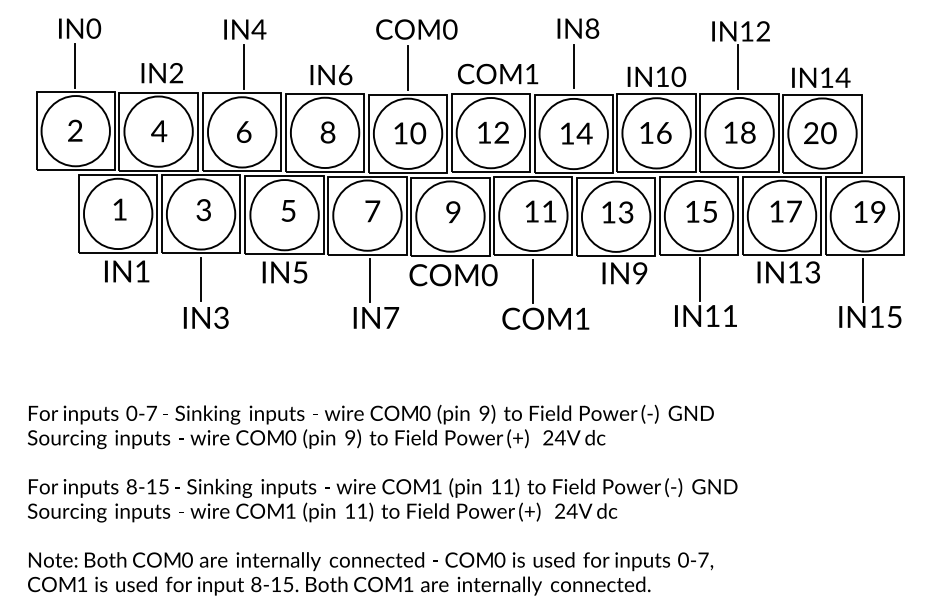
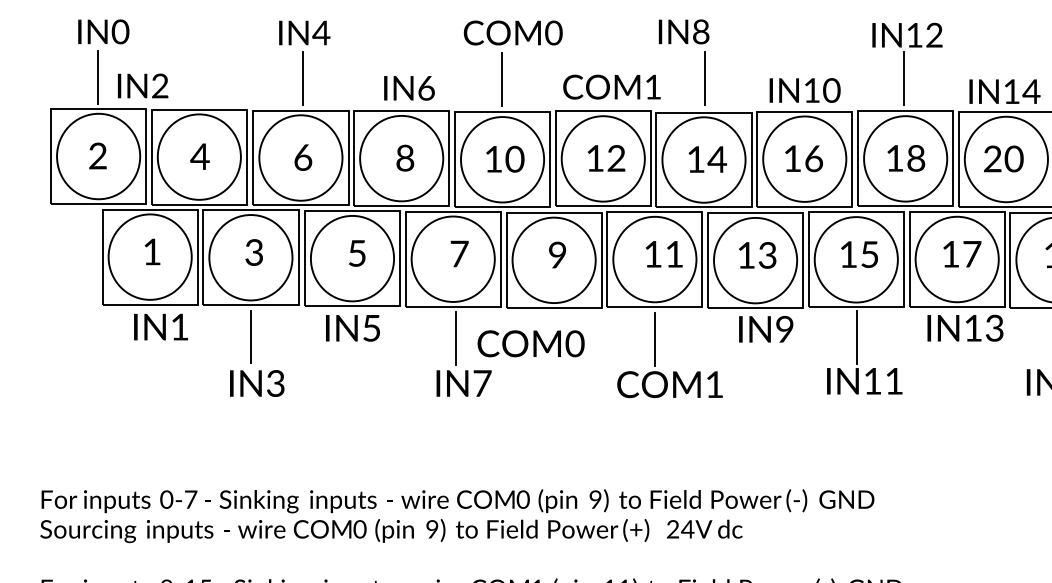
text: (578, 28) -> (684, 31), moved
text: (161, 73) -> (142, 86), moved
text: (453, 275) -> (531, 344), moved

